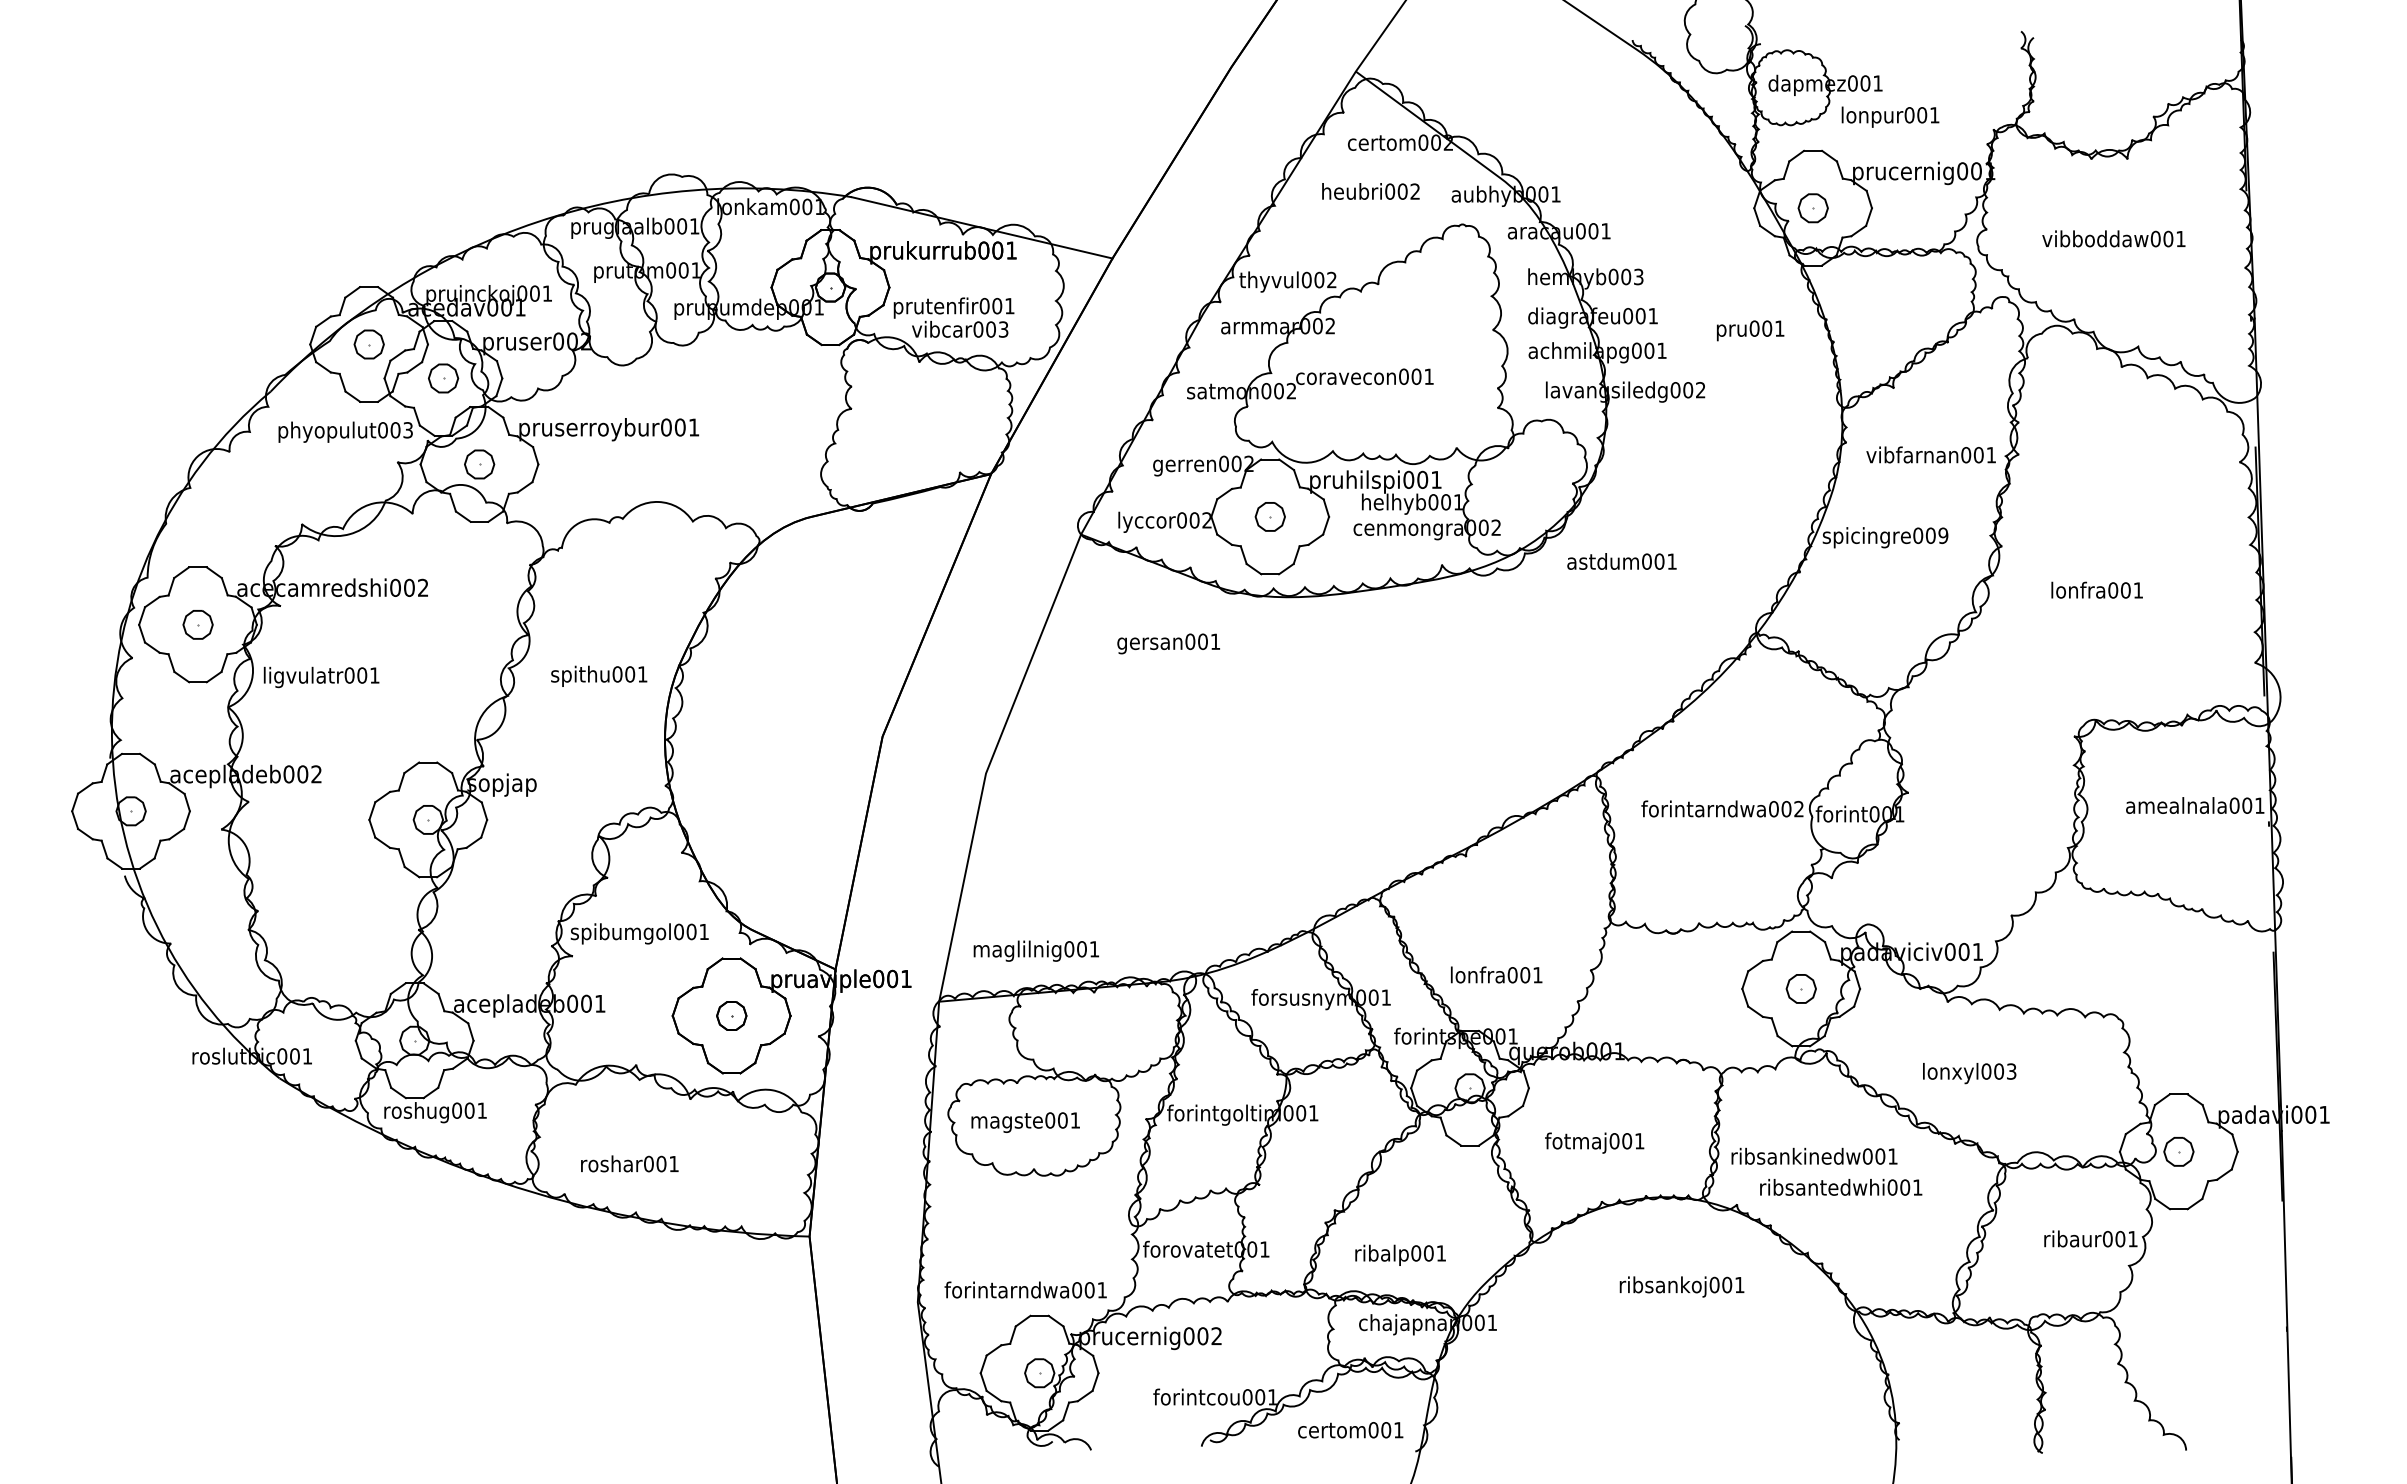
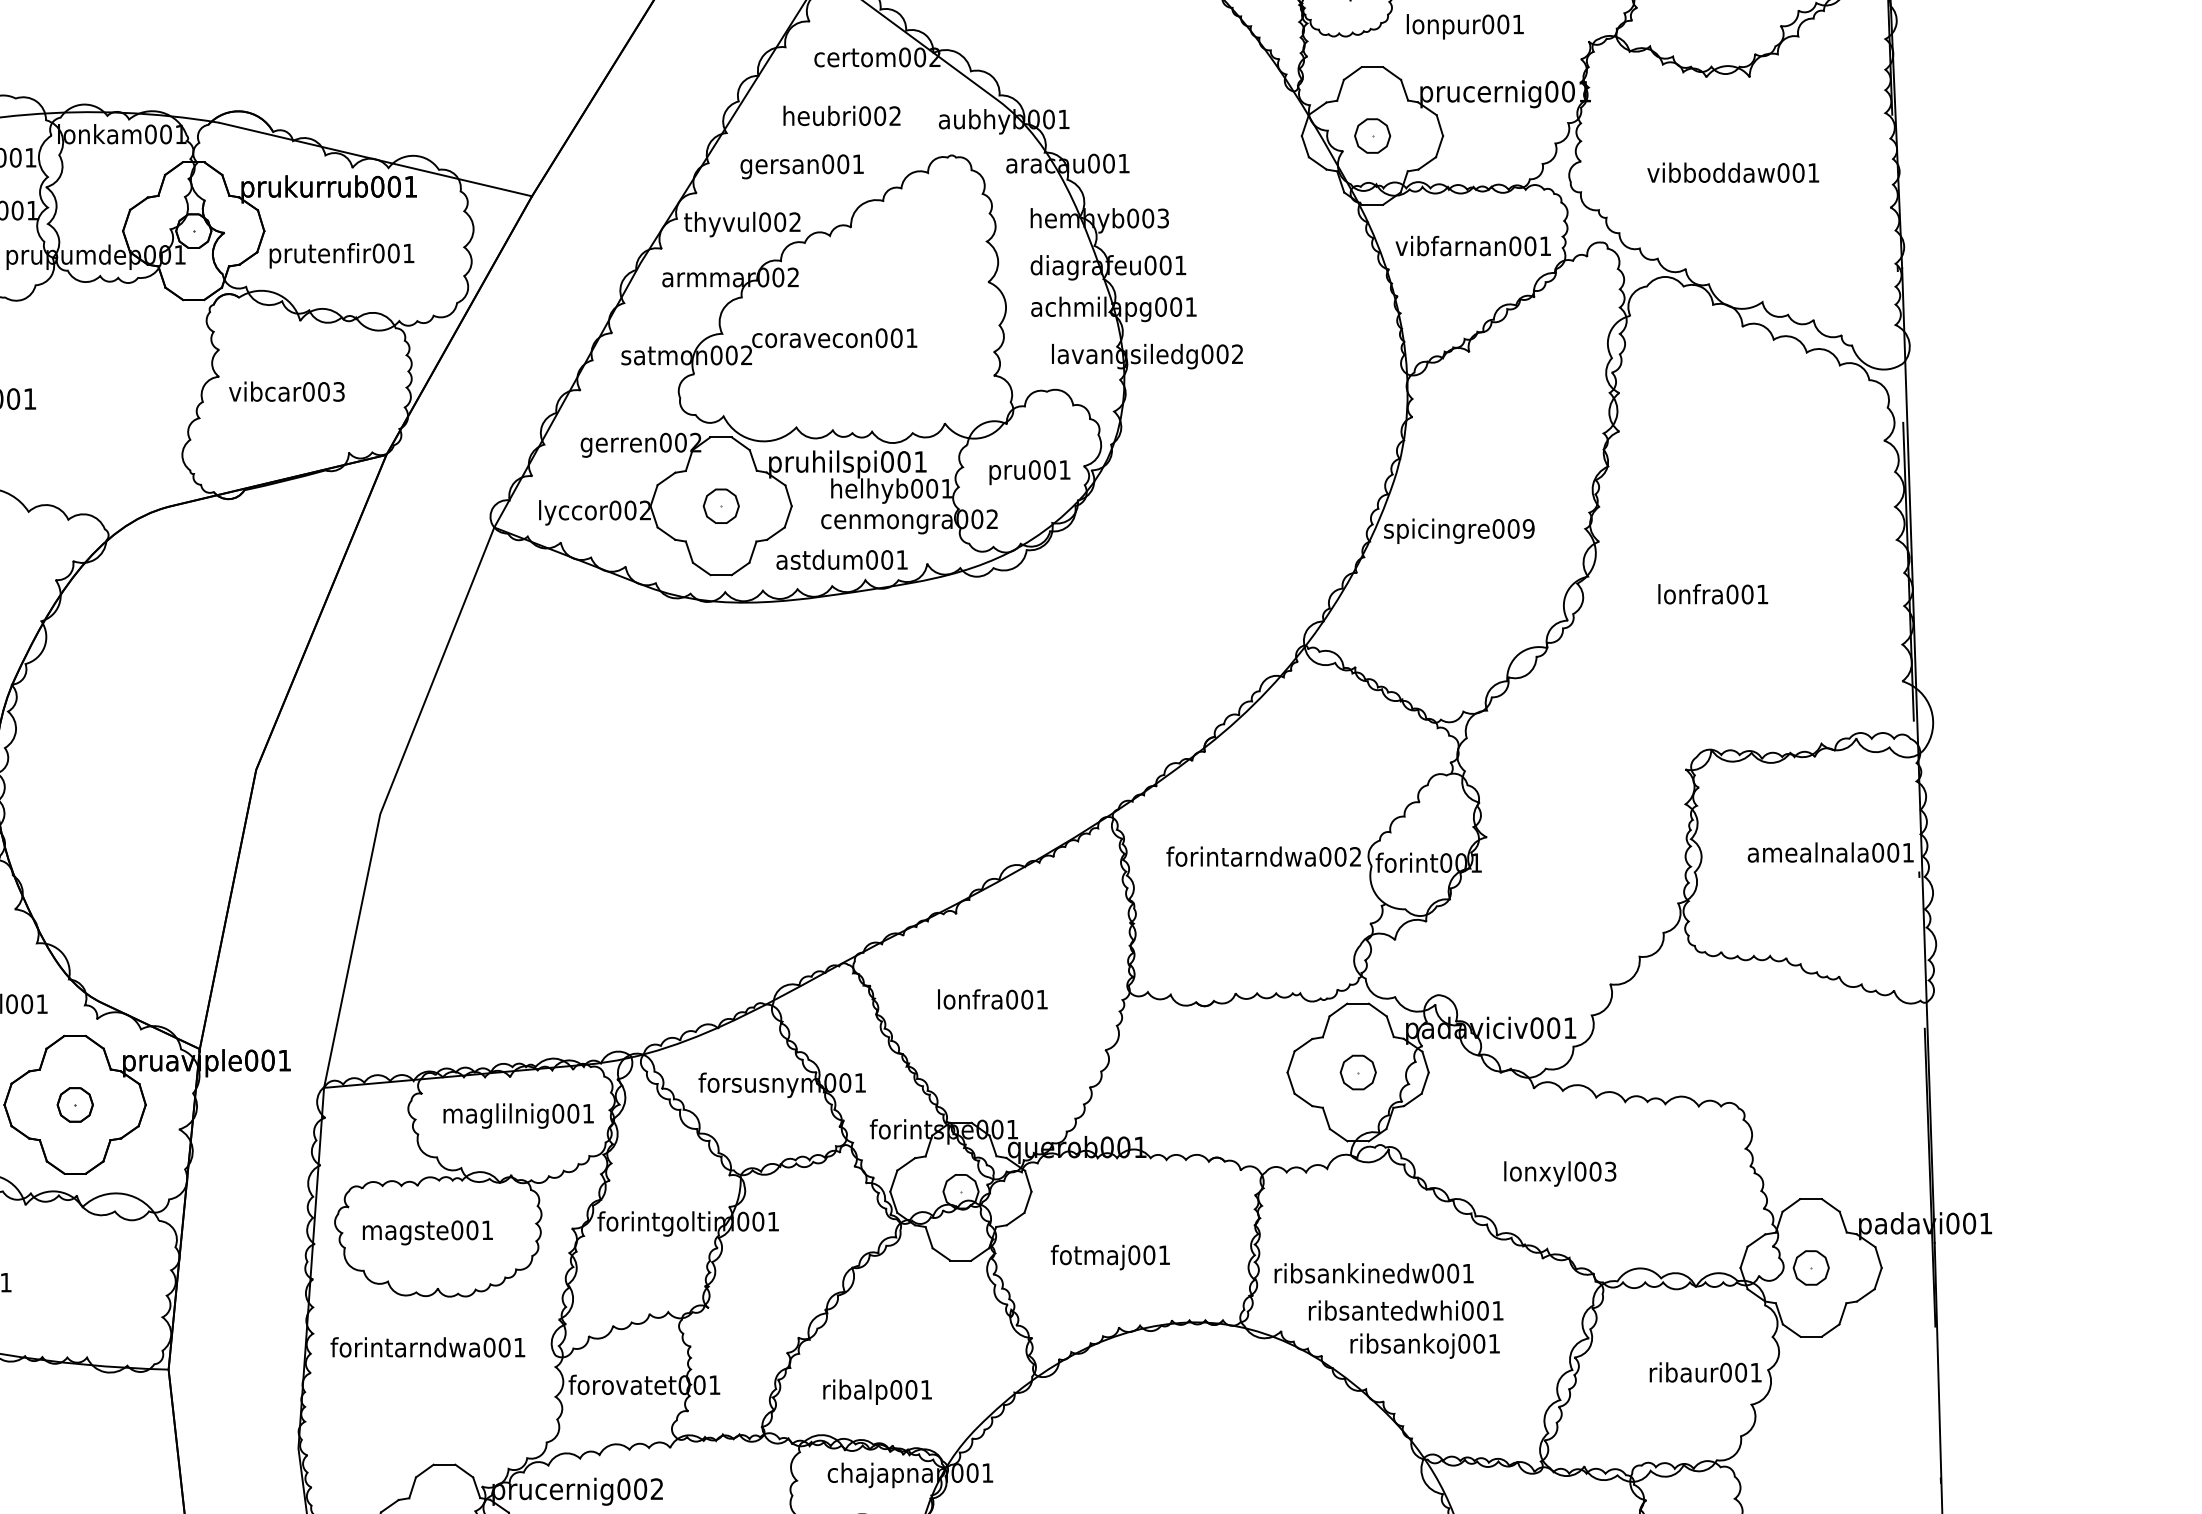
text: (960, 328) -> (287, 390), moved
text: (1750, 330) -> (1029, 472), moved
text: (1930, 454) -> (1472, 245), moved
text: (1621, 561) -> (841, 559), moved
text: (1168, 643) -> (801, 166), moved
text: (1035, 950) -> (517, 1115), moved
text: (1496, 974) -> (992, 998), moved
text: (1681, 1286) -> (1424, 1345), moved
text: (1025, 1289) -> (427, 1346), moved

